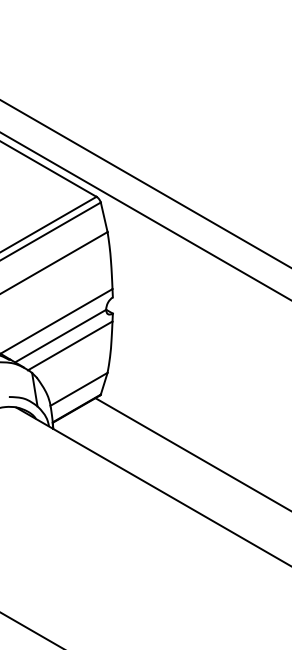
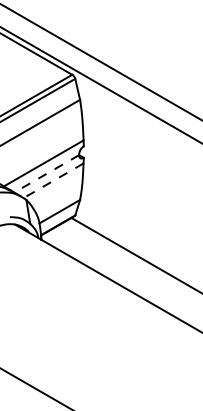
line: (60, 336) -> (46, 174), solid -> dashed
line: (70, 345) -> (53, 180), solid -> dashed

